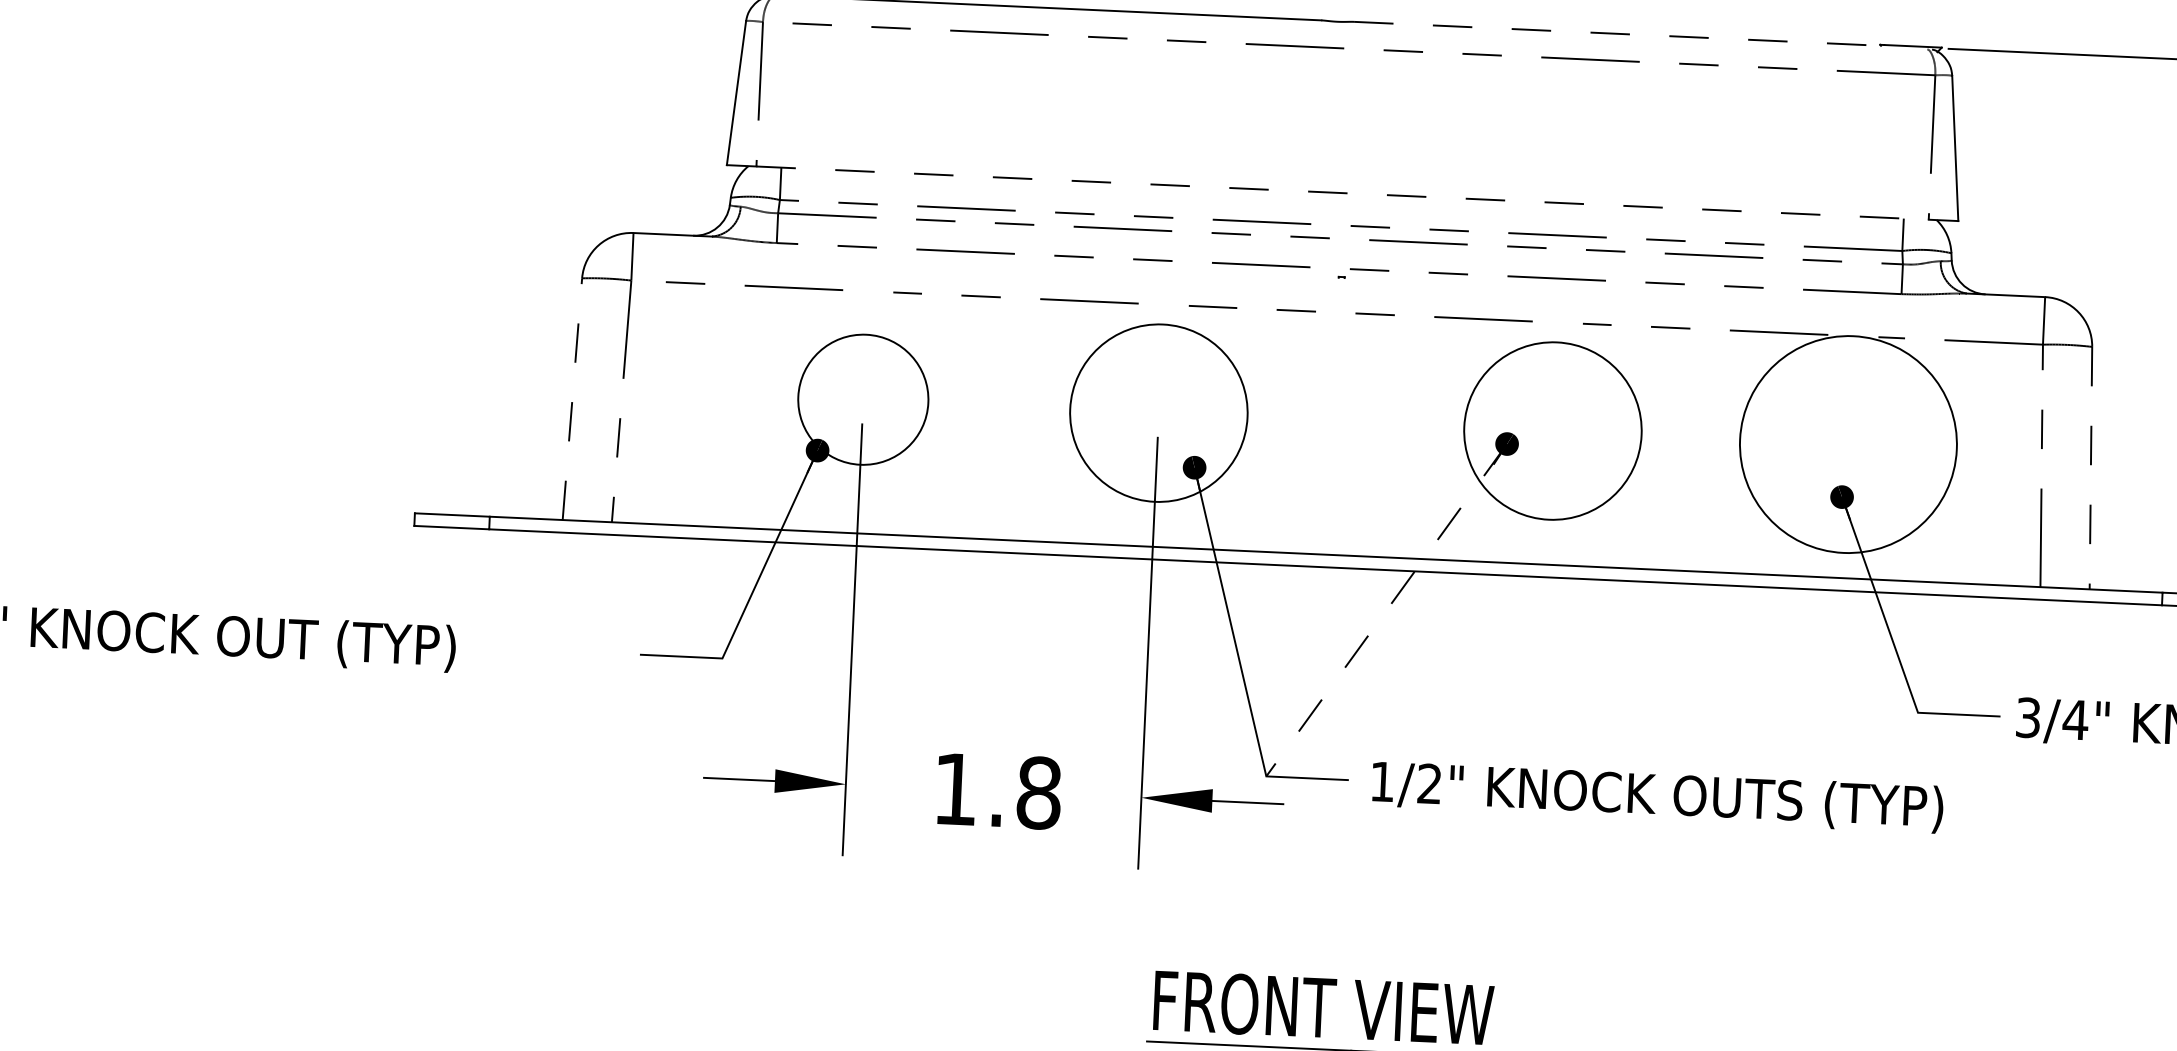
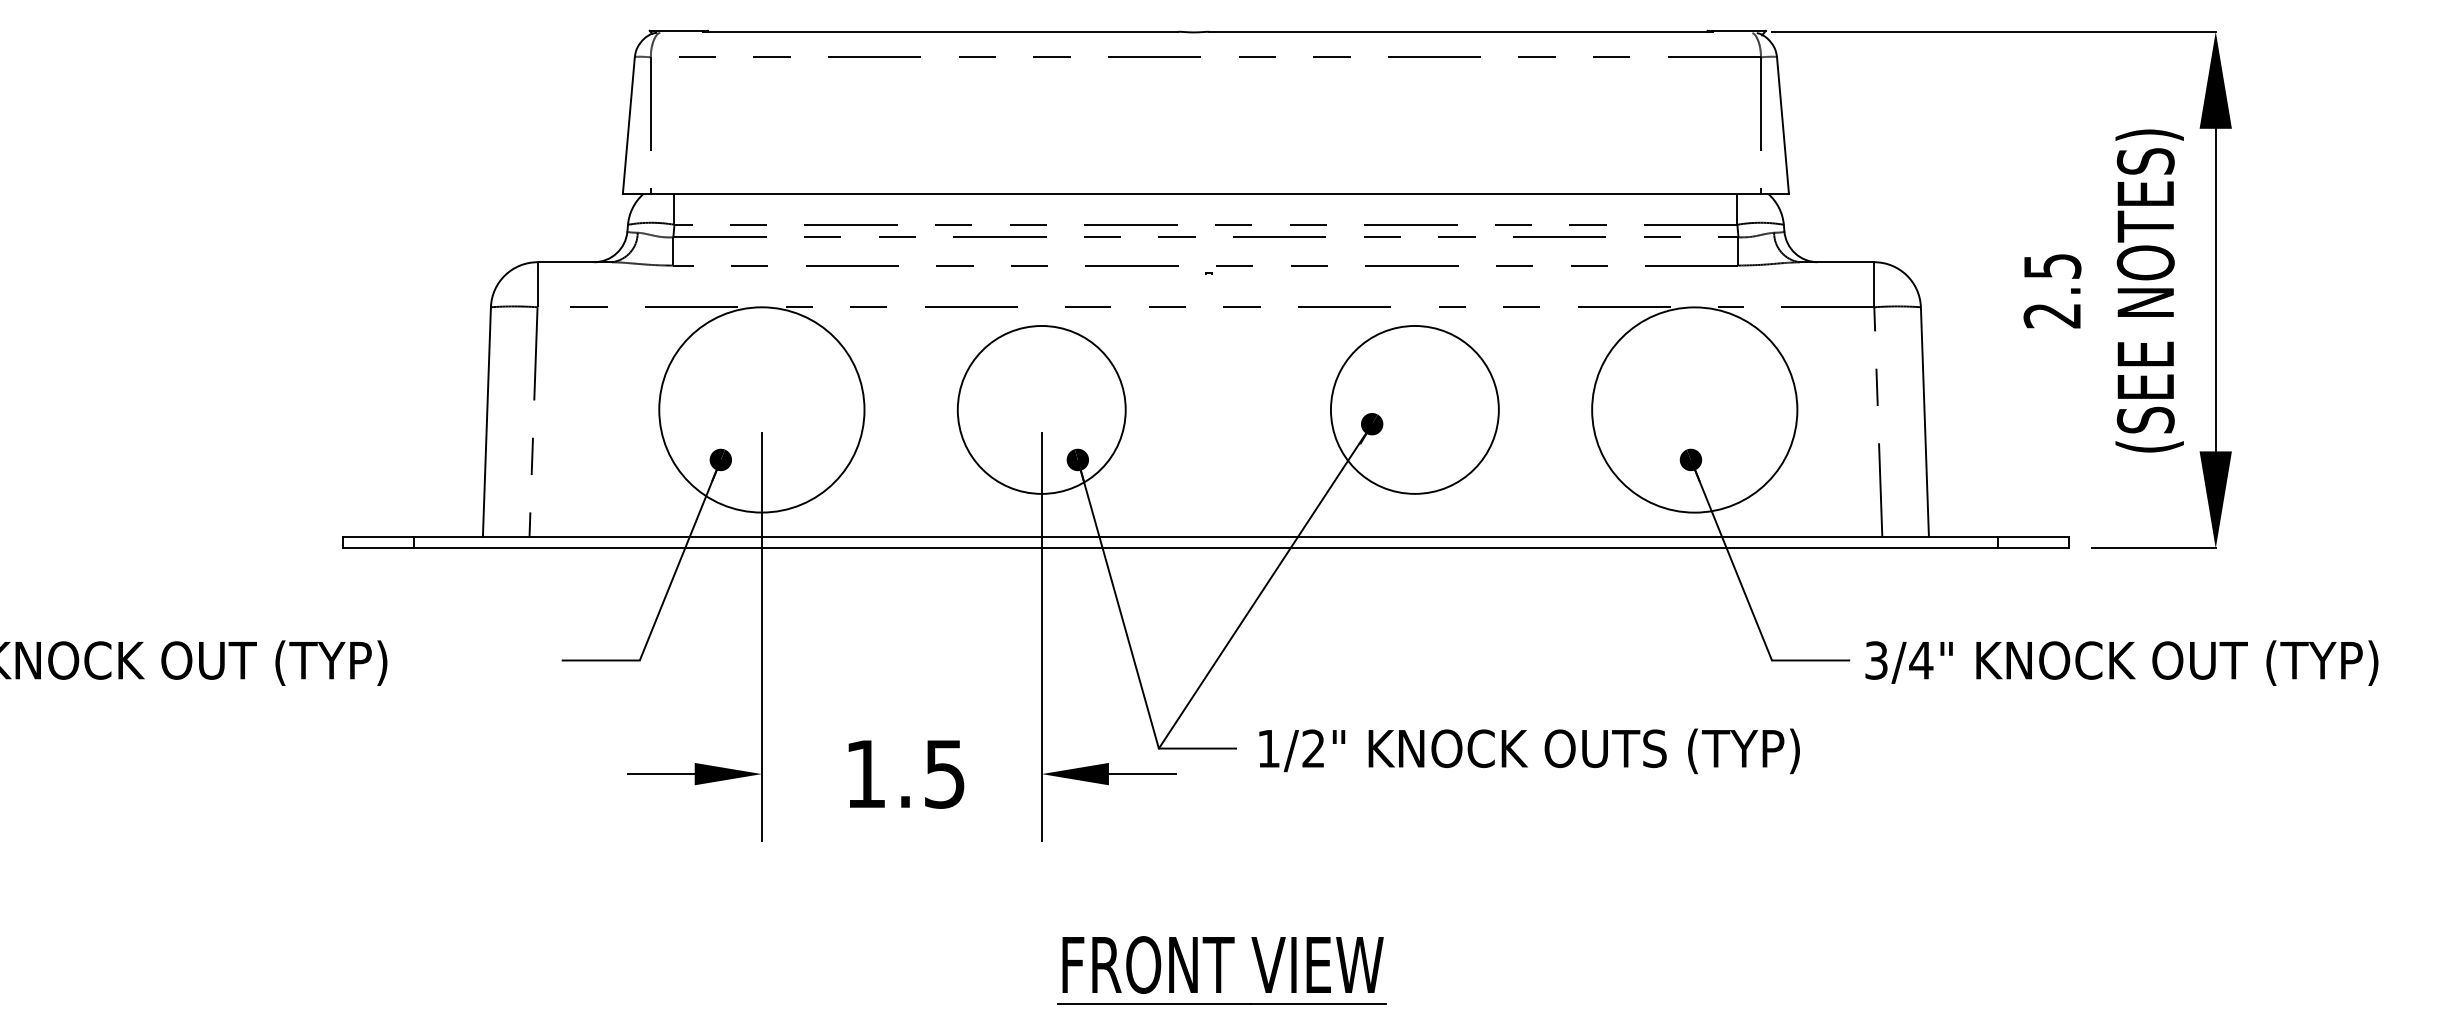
line: (1620, 33) -> (1461, 31), dashed -> solid
line: (1343, 193) -> (1206, 194), dashed -> solid
line: (571, 398) -> (486, 421), dashed -> solid
circle: (862, 399) -> (761, 409), size x1.67
line: (2090, 467) -> (1924, 421), dashed -> solid
line: (1386, 610) -> (1265, 586), dashed -> solid
text: (1038, 792) -> (944, 773), 1.8 -> 1.5

